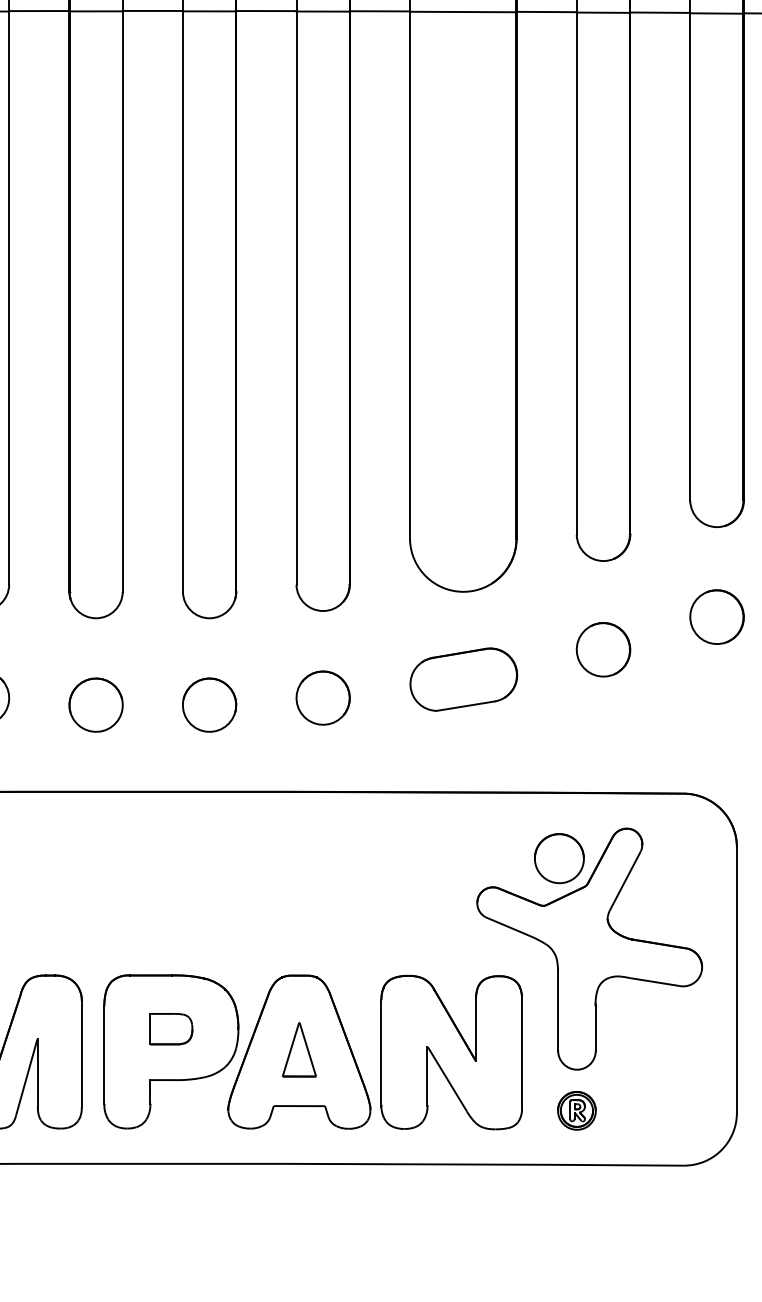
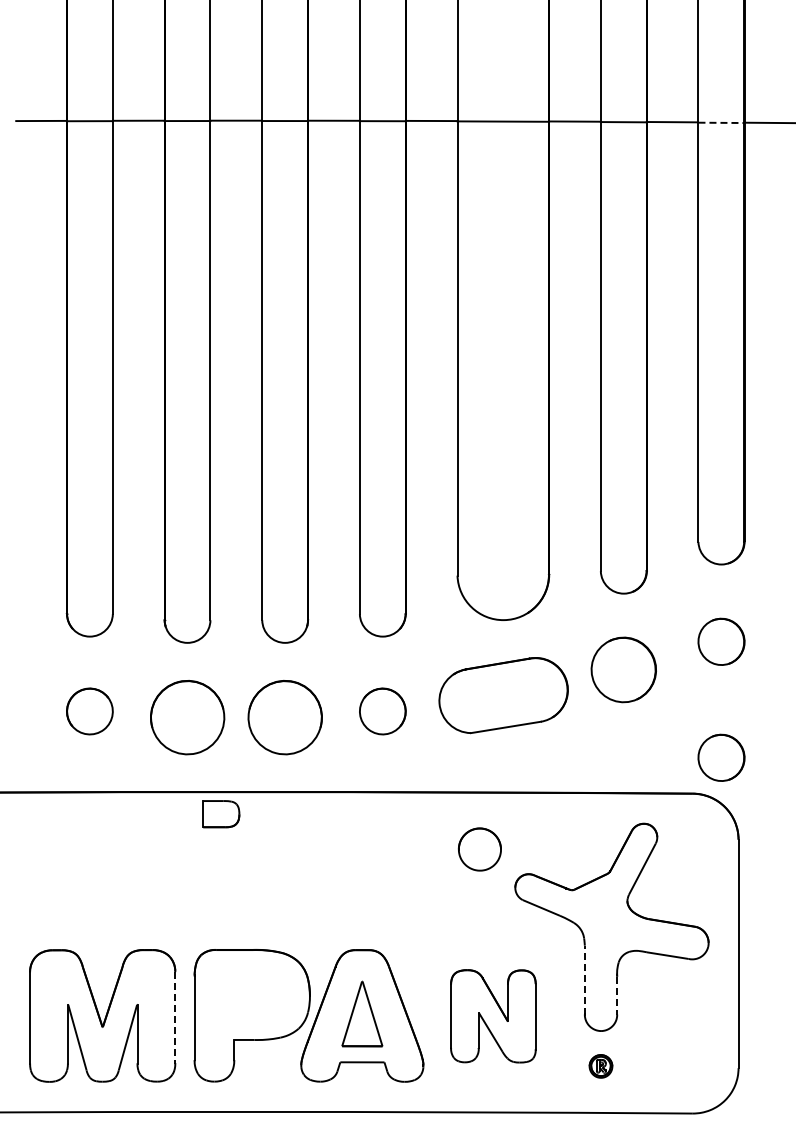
line: (717, 13) -> (721, 122), solid -> dashed
part: (603, 649) -> (623, 669), size x1.4
part: (463, 679) -> (503, 695), size x1.4
part: (96, 705) -> (187, 717), size x1.6
part: (208, 705) -> (284, 717), size x1.6
part: (717, 751) -> (721, 757), added
part: (558, 858) -> (479, 849), moved
line: (557, 1009) -> (584, 979), solid -> dashed
part: (171, 1029) -> (221, 814), moved
line: (596, 1029) -> (617, 996), solid -> dashed
part: (299, 1049) -> (362, 1013), size x1.4
part: (451, 1052) -> (493, 1016), size x0.7
line: (82, 1053) -> (175, 1017), solid -> dashed
part: (576, 1110) -> (600, 1066), size x0.7

